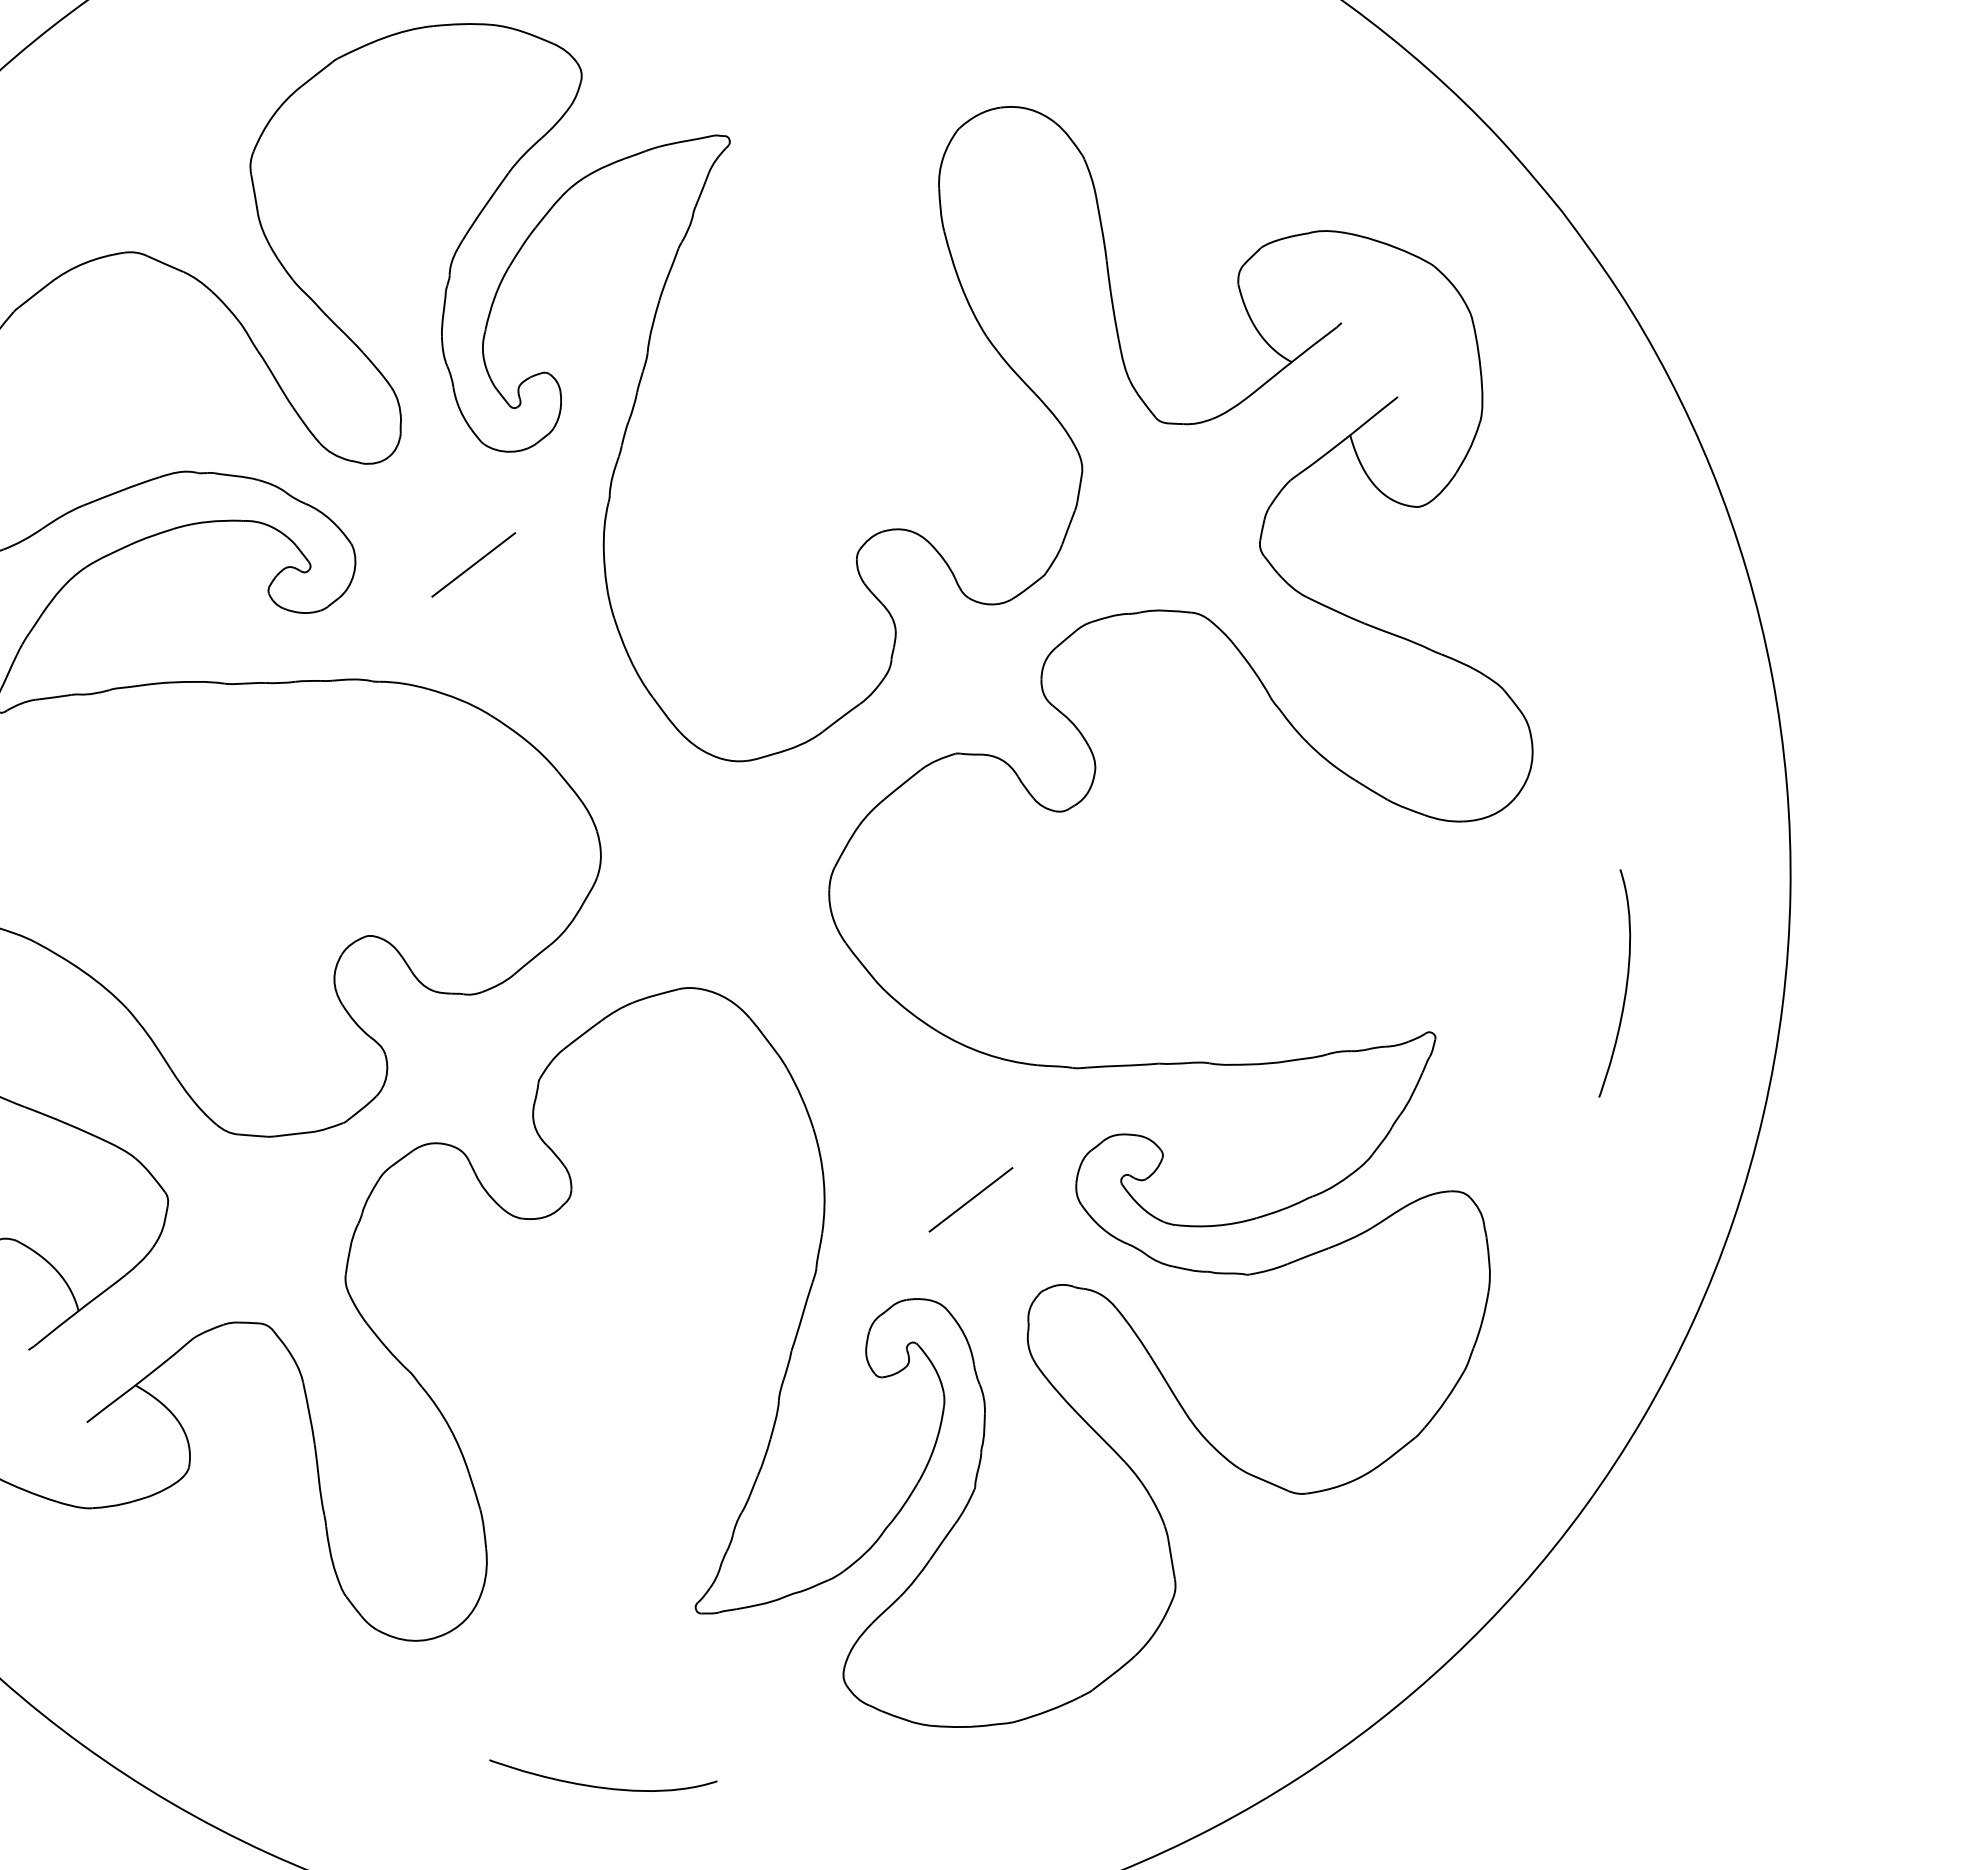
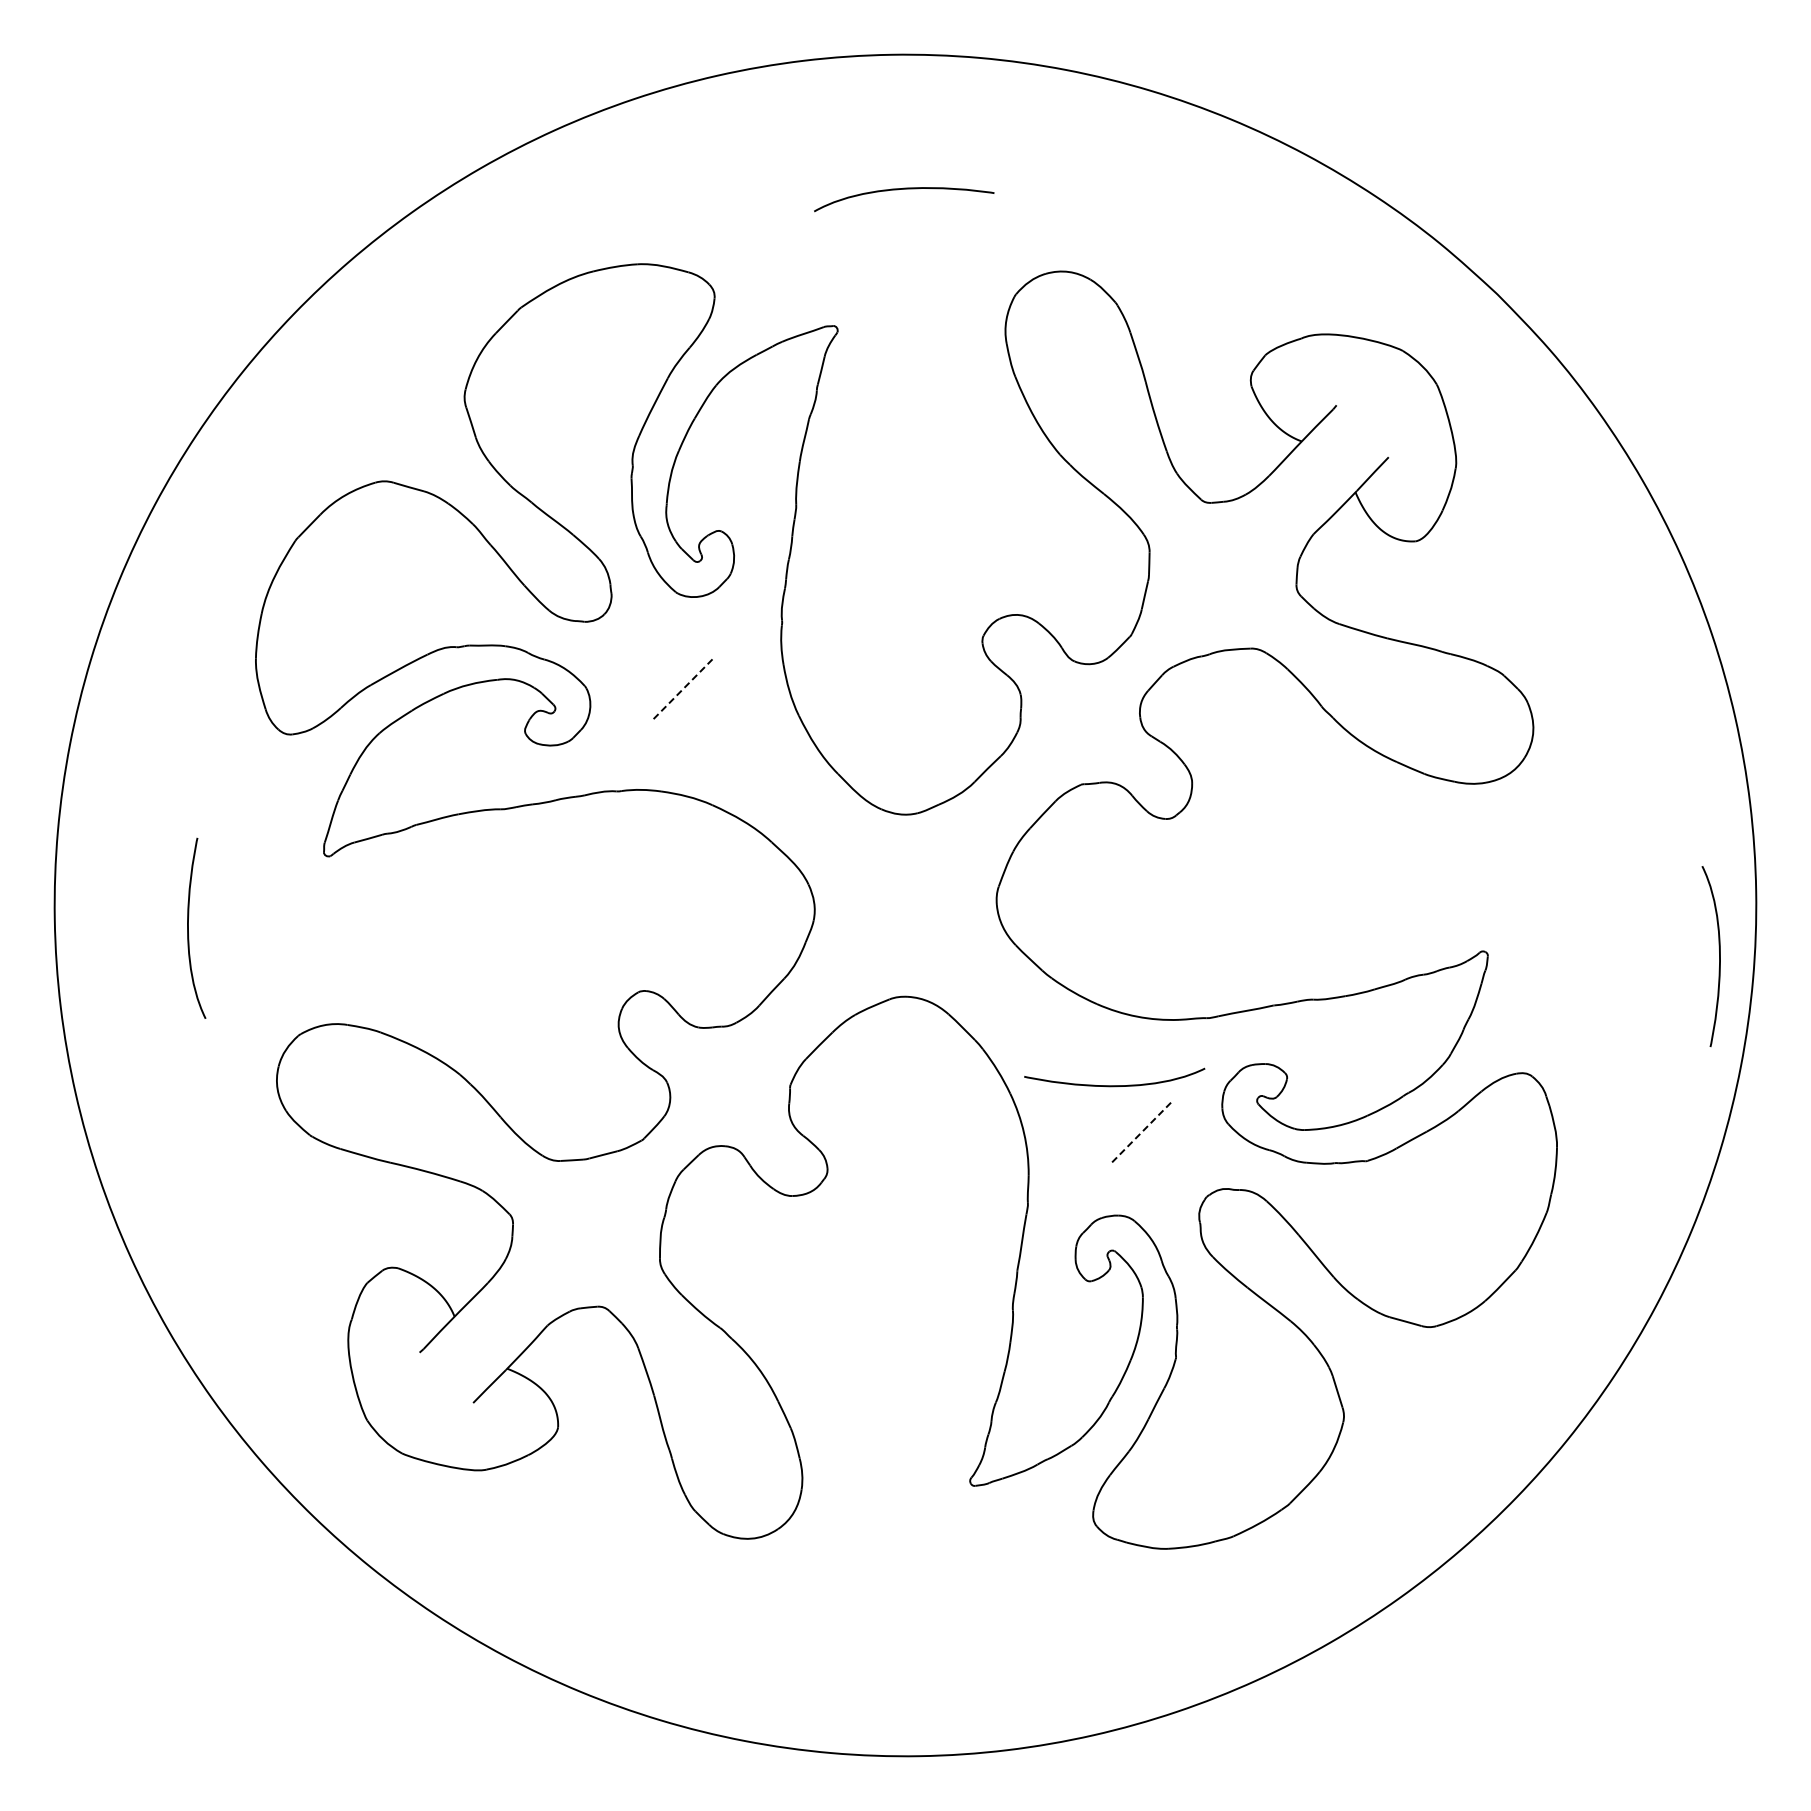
line: (474, 565) -> (683, 689), solid -> dashed
curve: (1626, 985) -> (1719, 956), moved
line: (970, 1199) -> (1141, 1132), solid -> dashed
curve: (600, 1786) -> (1114, 1085), moved

